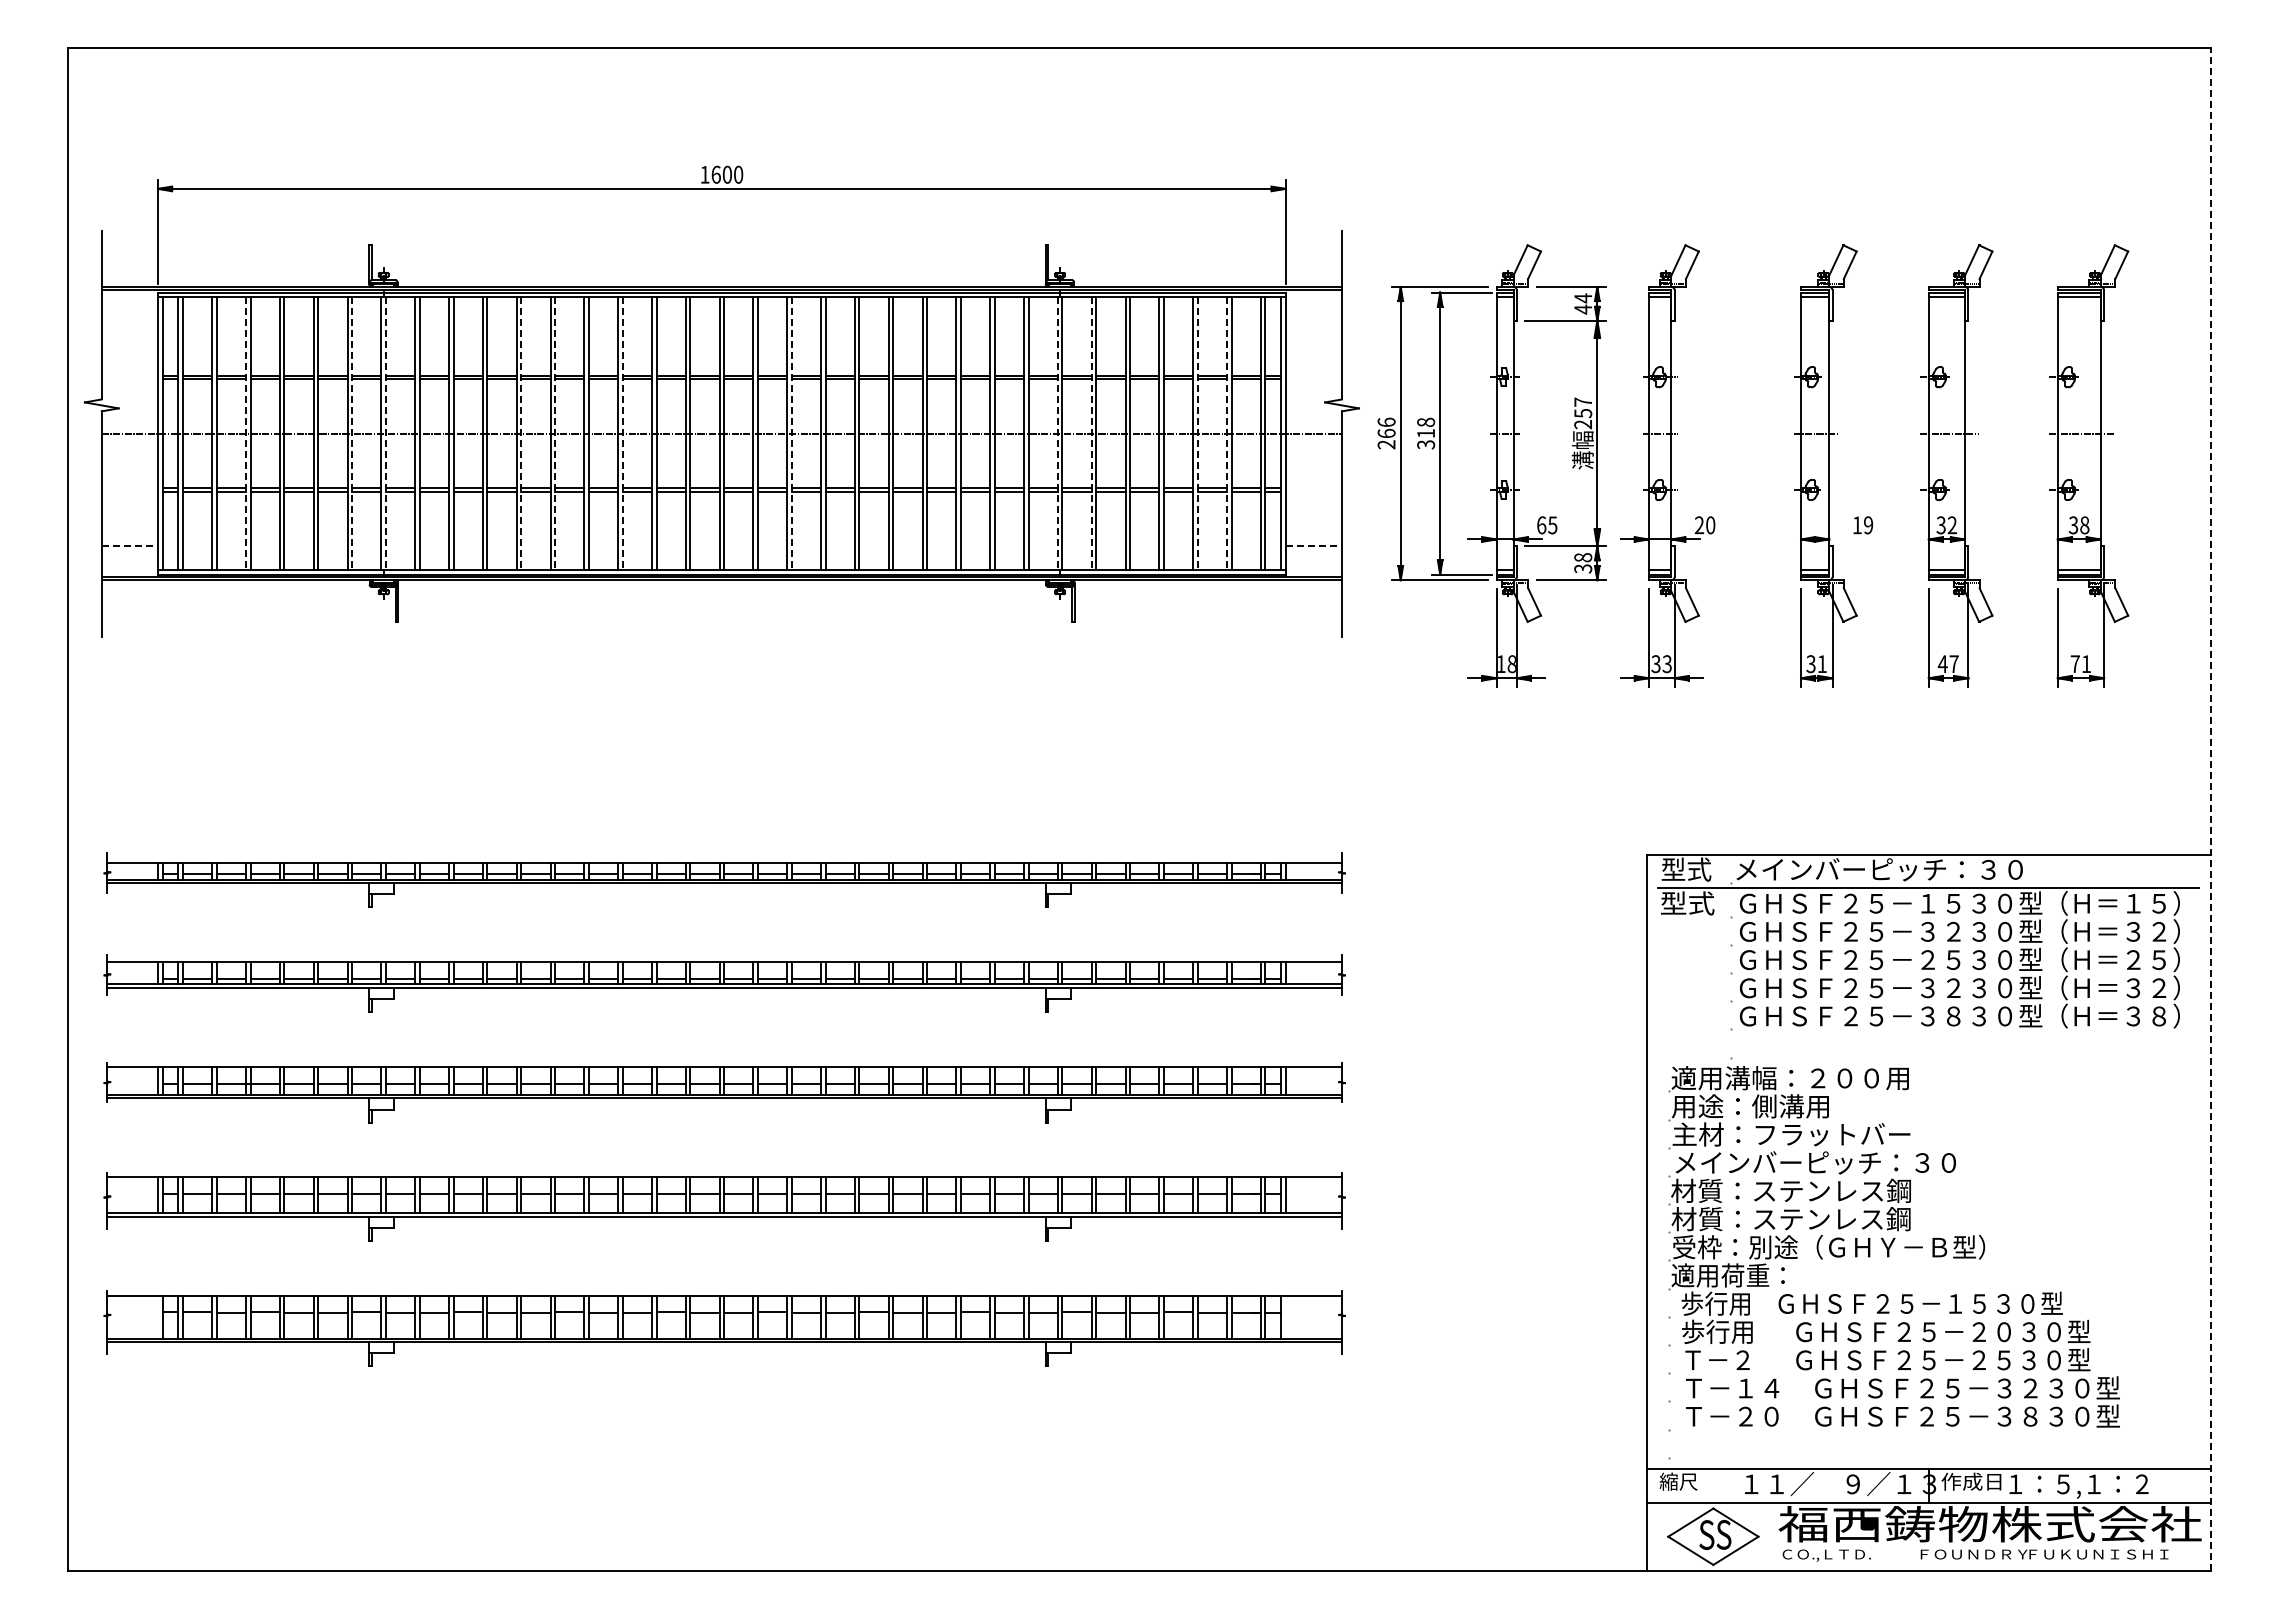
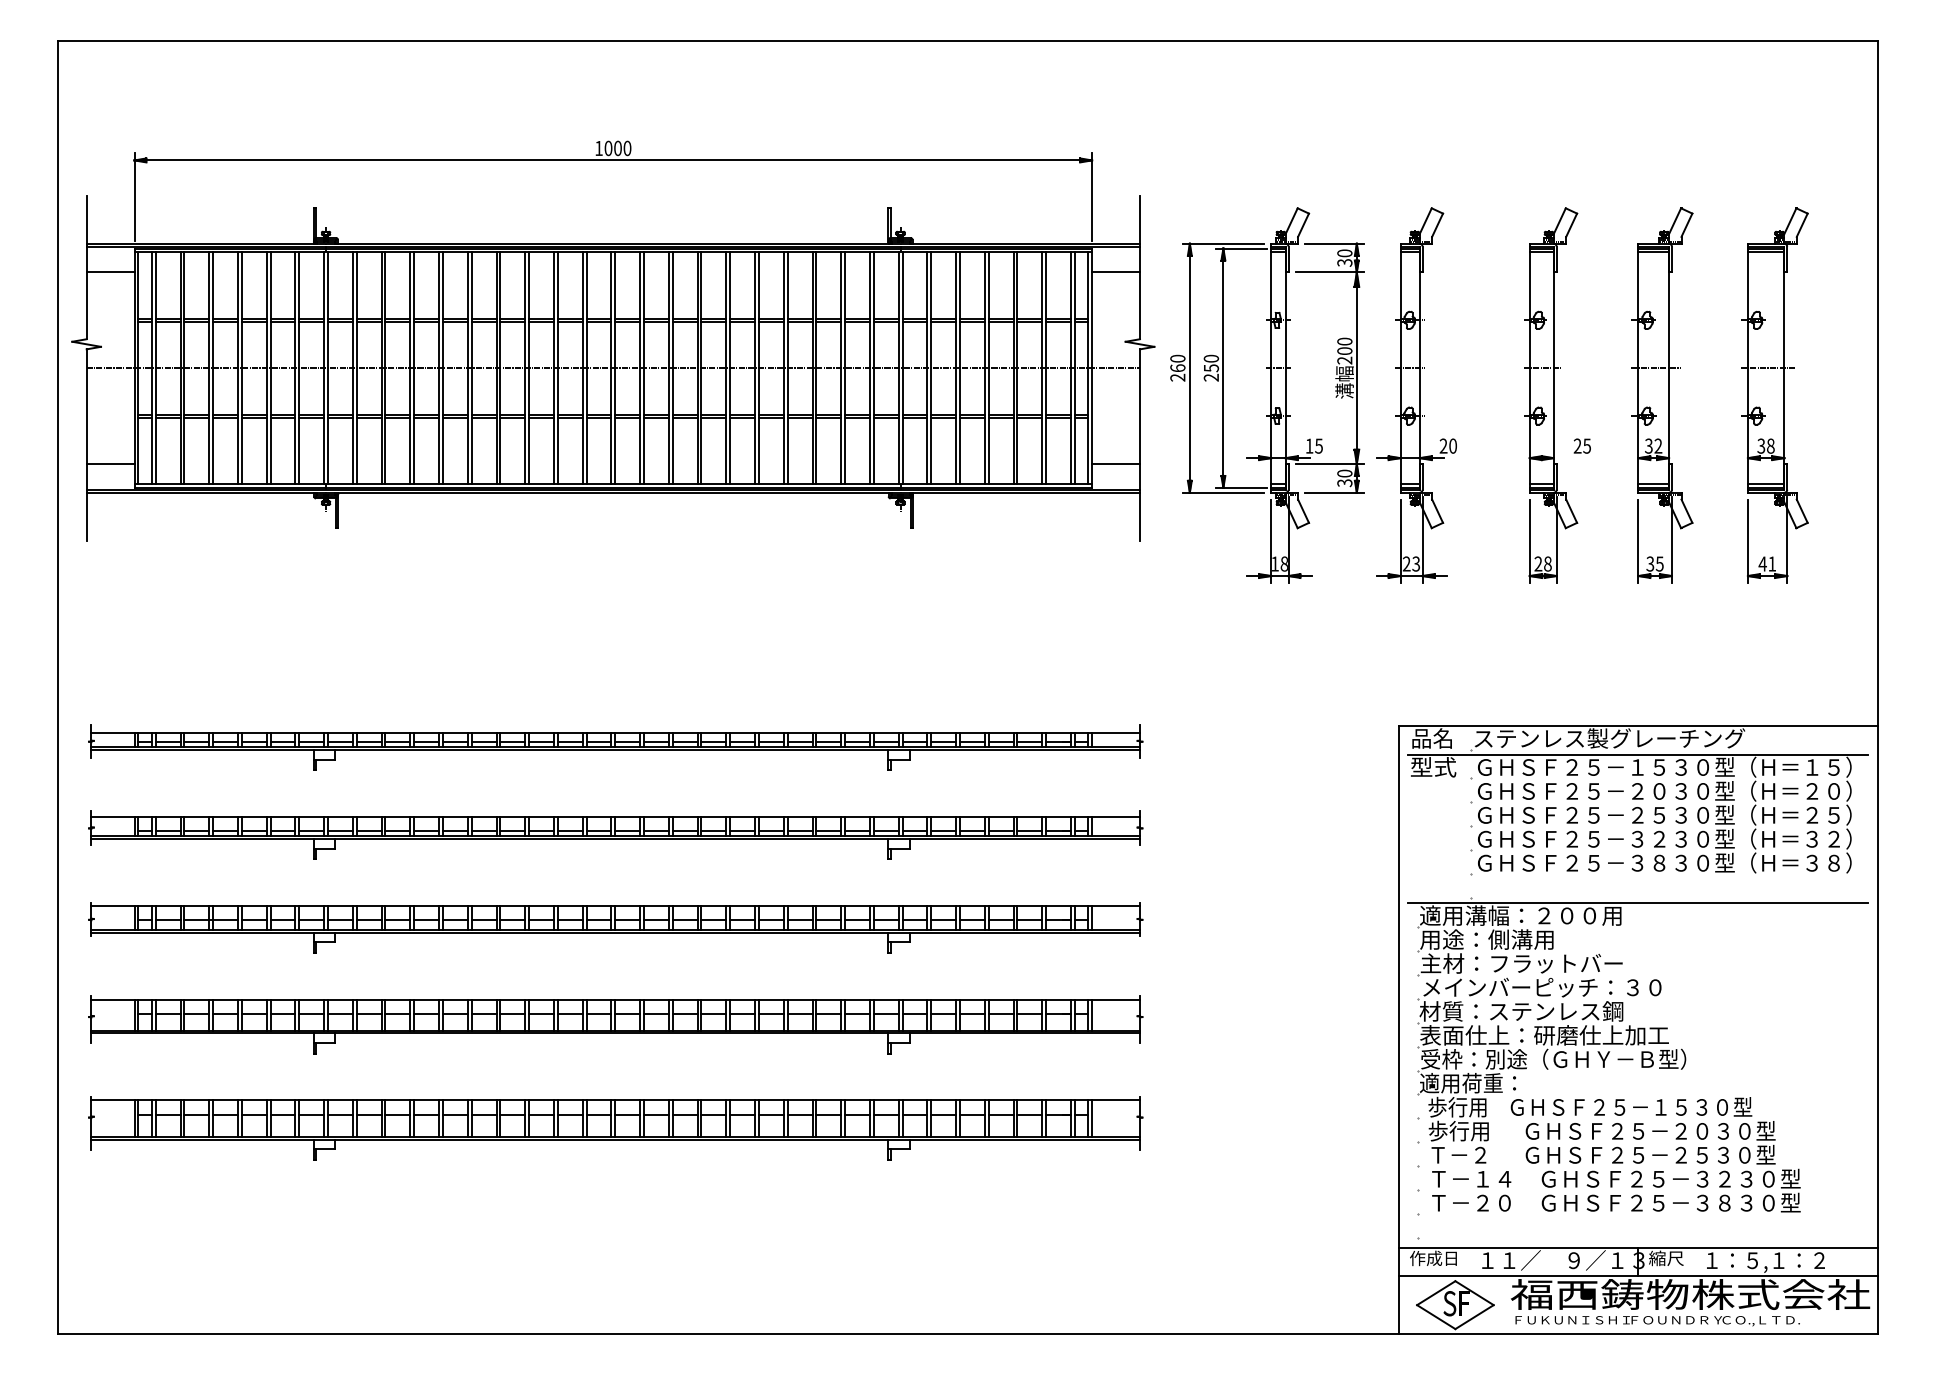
text: (715, 174) -> (607, 148), 1600 -> 1000
text: (1583, 303) -> (1345, 257), 44 -> 30
line: (129, 320) -> (110, 272), added
line: (1313, 320) -> (1115, 272), added
text: (1583, 407) -> (1345, 346), 257 -> 200
text: (1386, 421) -> (1177, 357), 266 -> 260
text: (1426, 433) -> (1211, 368), 318 -> 250
line: (246, 434) -> (209, 369), dashed -> solid
line: (352, 434) -> (299, 369), dashed -> solid
line: (385, 434) -> (327, 369), dashed -> solid
line: (521, 434) -> (443, 369), dashed -> solid
line: (555, 434) -> (472, 369), dashed -> solid
line: (622, 434) -> (528, 369), dashed -> solid
line: (791, 434) -> (672, 369), dashed -> solid
line: (1057, 434) -> (898, 369), dashed -> solid
line: (1091, 434) -> (927, 369), dashed -> solid
line: (1197, 434) -> (1017, 369), dashed -> solid
line: (1227, 434) -> (1042, 369), dashed -> solid
text: (1541, 525) -> (1309, 446), 65 -> 15
text: (1862, 525) -> (1582, 446), 19 -> 25
line: (130, 546) -> (111, 464), dashed -> solid
line: (1314, 546) -> (1116, 464), dashed -> solid
text: (1582, 557) -> (1344, 473), 38 -> 30
text: (2075, 663) -> (1762, 563), 71 -> 41
text: (1655, 664) -> (1406, 564), 33 -> 23
text: (1816, 664) -> (1542, 564), 31 -> 28
text: (1947, 664) -> (1654, 564), 47 -> 35
line: (2210, 809) -> (1877, 687), dashed -> solid
text: (1686, 869) -> (1432, 738), 型式 -> 品名
text: (1895, 869) -> (1610, 738), メインバーピッチ：３０ -> ステンレス製グレーチング
text: (2043, 931) -> (1735, 791), ＧＨＳＦ２５－３２３０型（Ｈ＝３２） -> ＧＨＳＦ２５－２０３０型（Ｈ＝２０）
line: (1928, 1063) -> (1638, 903), added
text: (1817, 1219) -> (1543, 1035), 材質：ステンレス鋼 -> 表面仕上：研磨仕上加工
line: (158, 1316) -> (134, 1118), added
line: (1285, 1316) -> (1091, 1118), added
text: (1687, 1481) -> (1433, 1258), 縮尺 -> 作成日
text: (1971, 1481) -> (1674, 1258), 作成日 -> 縮尺
text: (1723, 1534) -> (1463, 1303), S -> F
text: (1850, 1555) -> (1571, 1321), ＣＯ.,ＬＴＤ. -> ＦＵＫＵＮＩＳＨＩ
text: (2098, 1555) -> (1782, 1321), ＦＵＫＵＮＩＳＨＩ -> ＣＯ.,ＬＴＤ.

